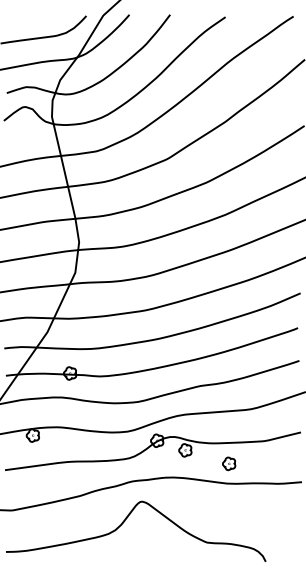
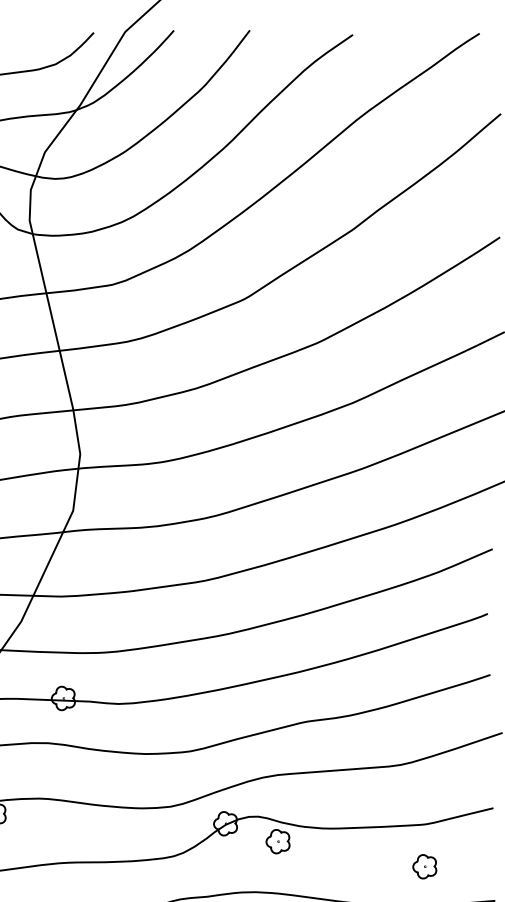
part: (229, 463) -> (425, 866), moved

